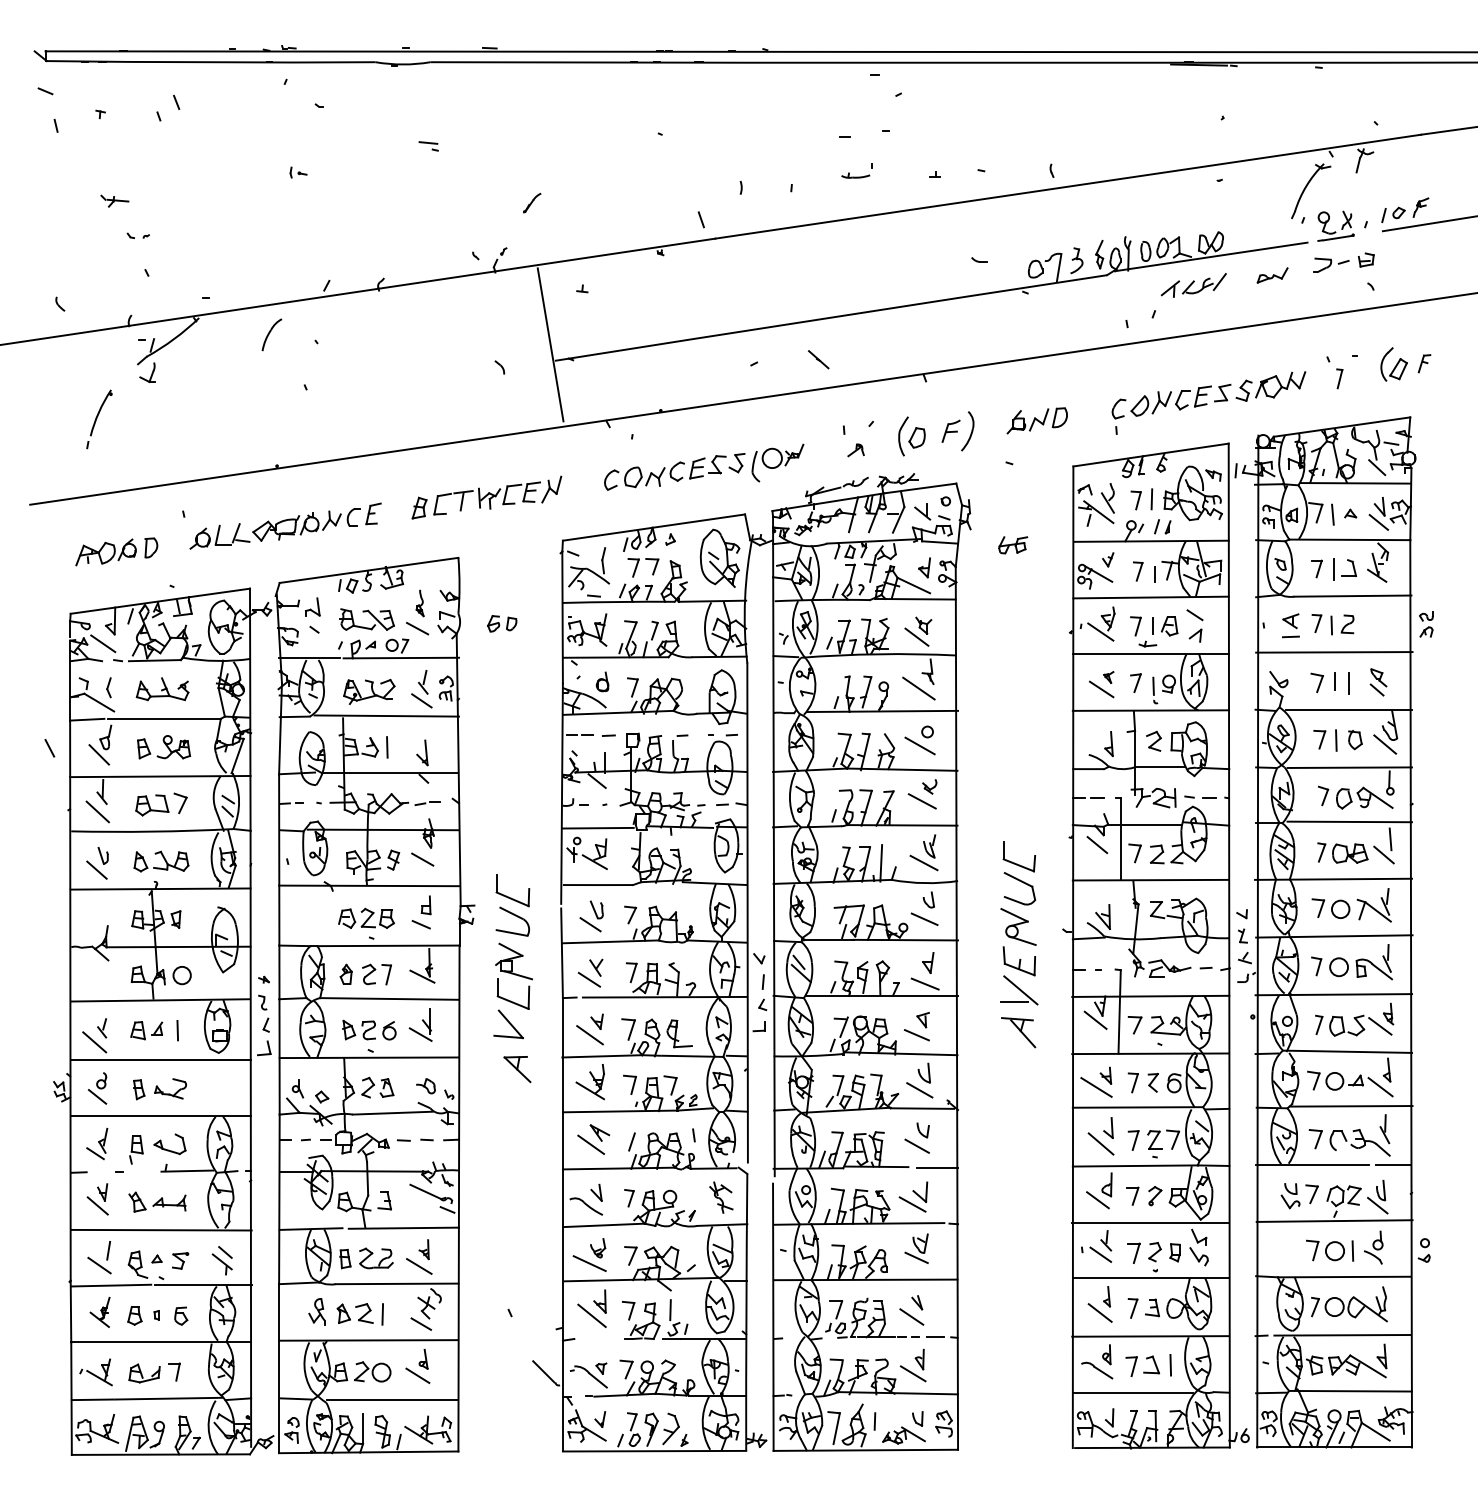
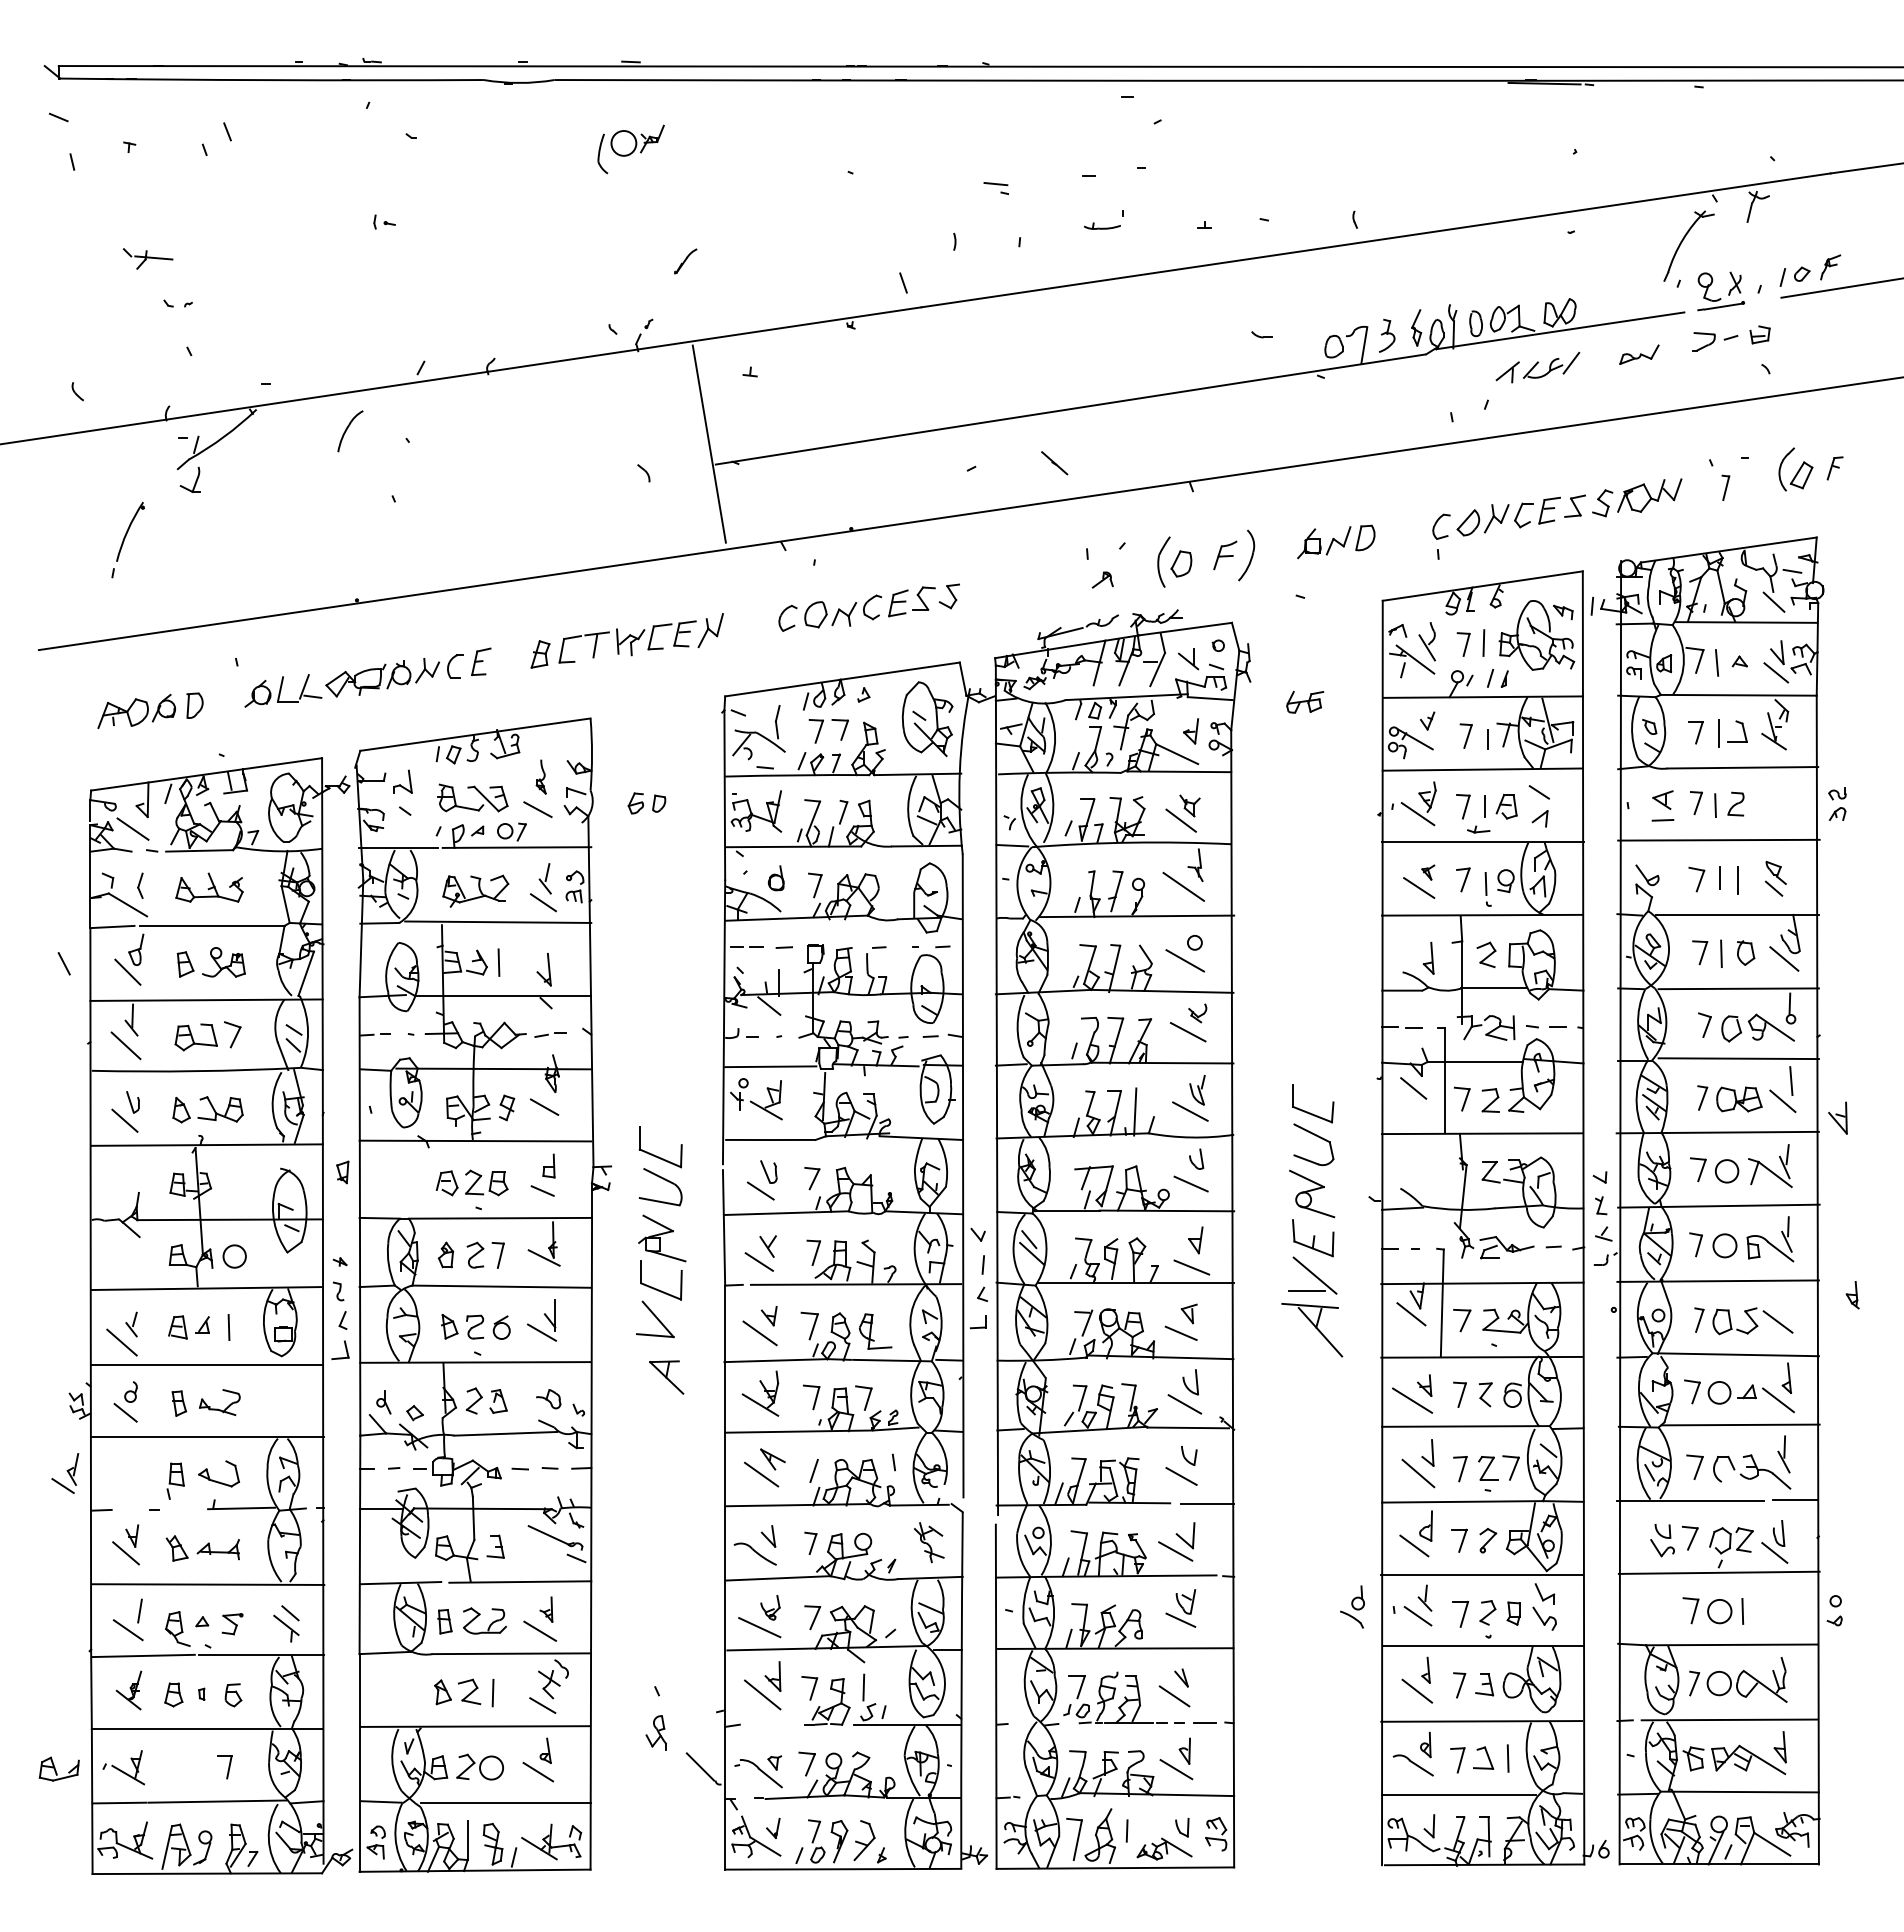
part: (428, 146) -> (995, 188), moved
part: (114, 201) -> (147, 259), size x1.4
part: (777, 463) -> (630, 149), moved
part: (1102, 916) -> (1837, 1117), moved
part: (175, 919) -> (342, 1172), moved
part: (1388, 1014) -> (1852, 1295), moved
part: (1018, 1032) -> (1311, 1329), size x1.4
part: (97, 1143) -> (65, 1473), moved
part: (1373, 1247) -> (1352, 1606), moved
part: (316, 1311) -> (655, 1732), moved
part: (143, 1372) -> (58, 1768), moved

